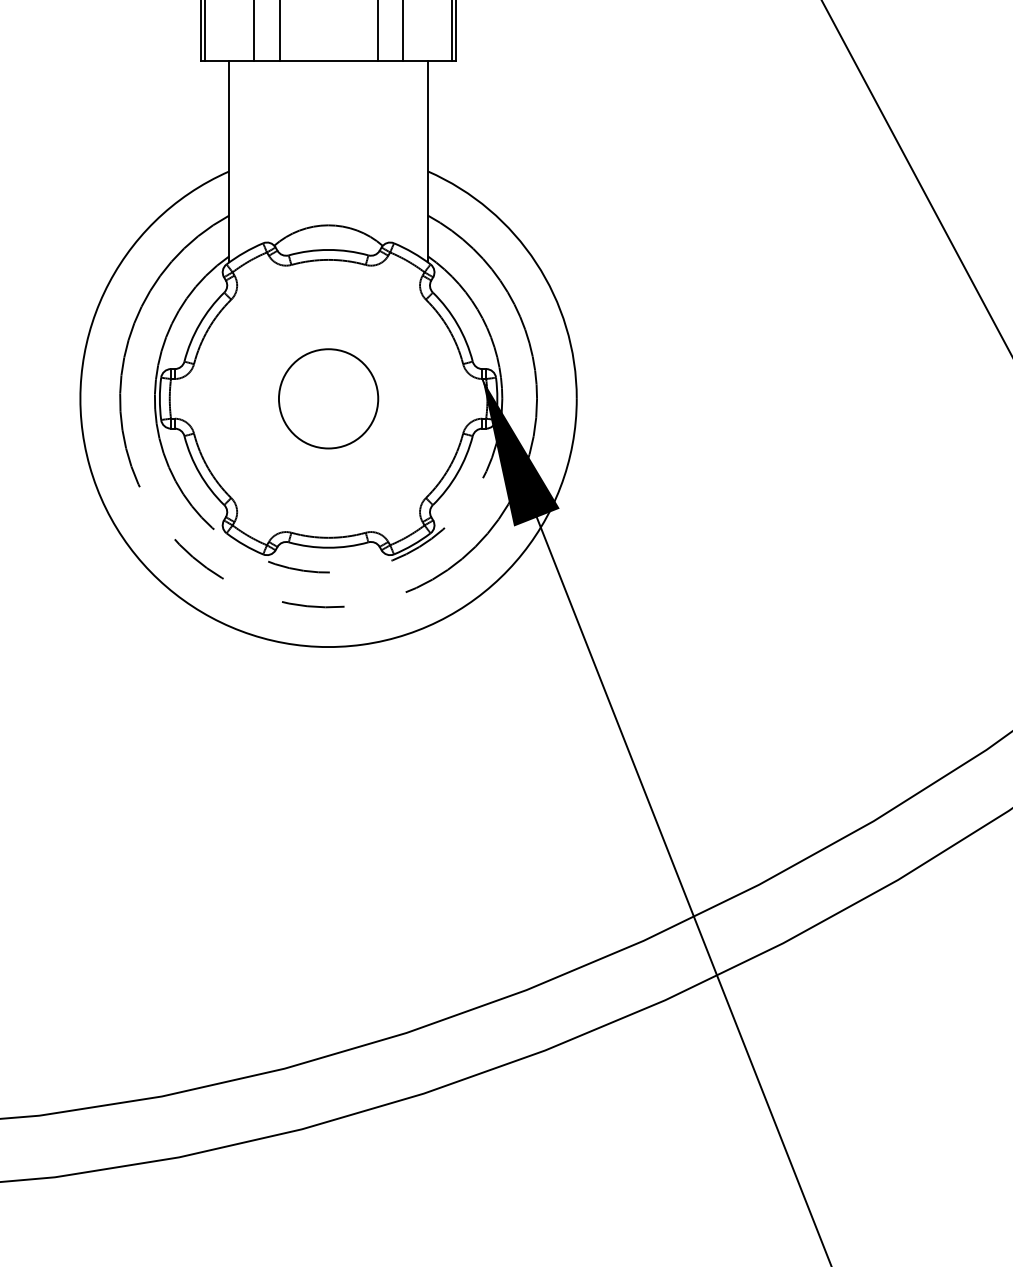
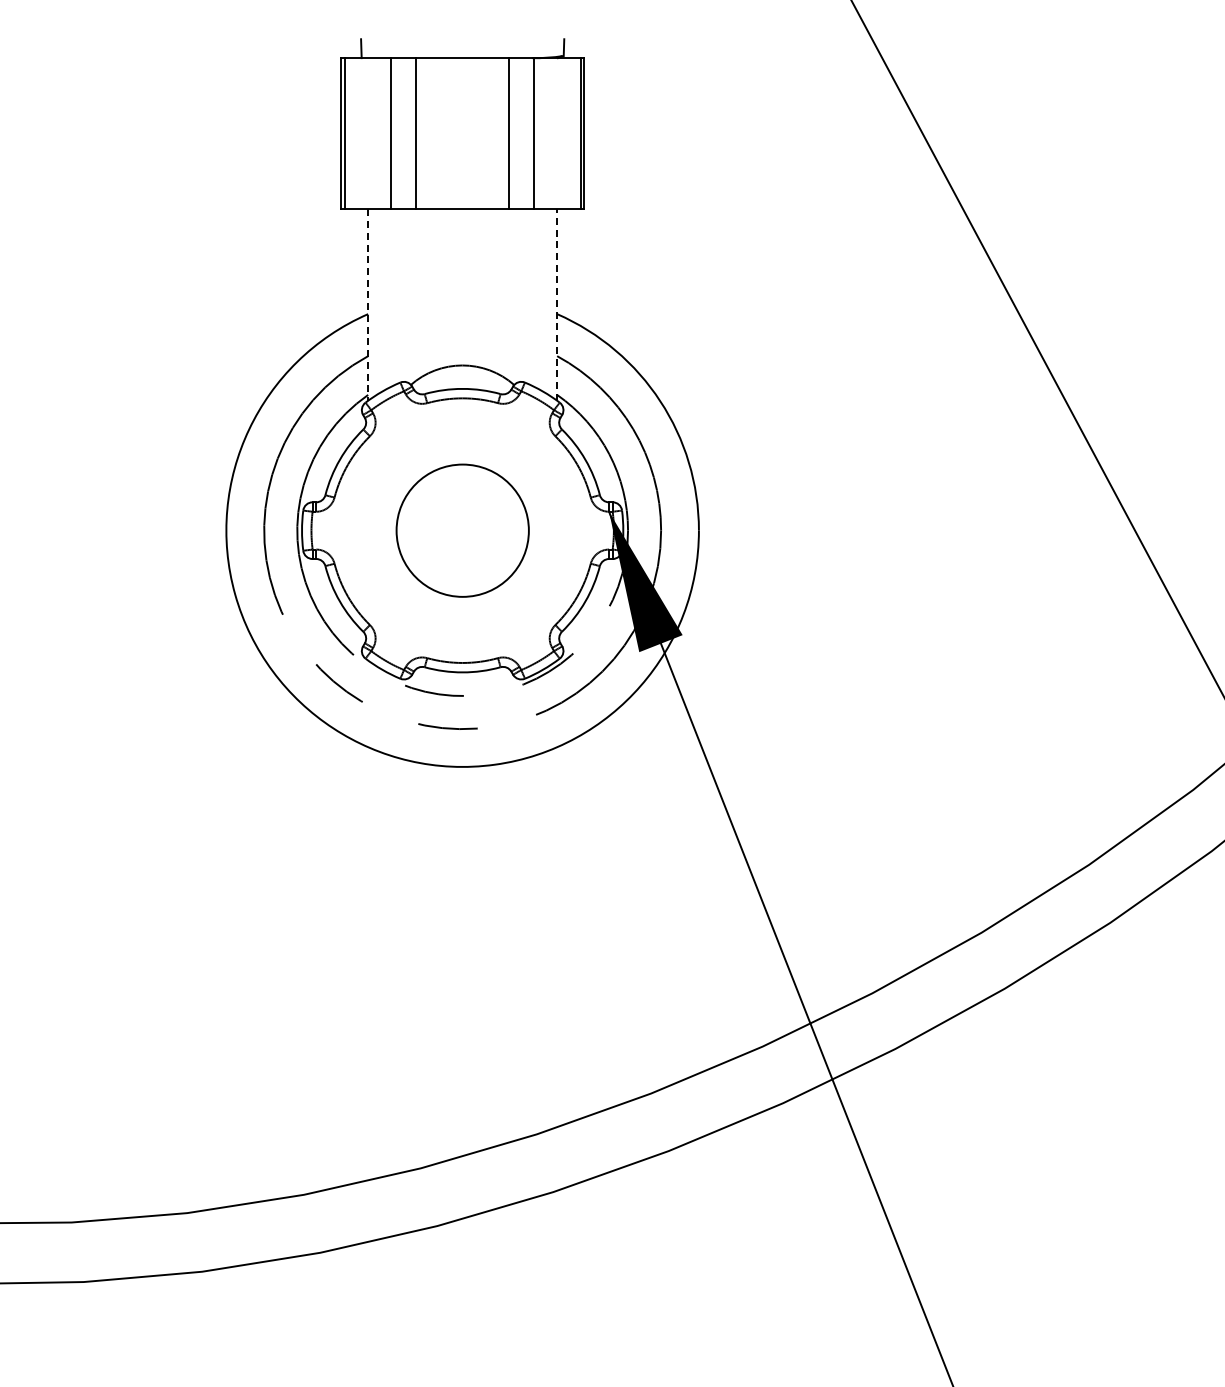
line: (229, 162) -> (368, 305), solid -> dashed
line: (428, 162) -> (557, 305), solid -> dashed
circle: (328, 398) -> (462, 530), size x1.4

